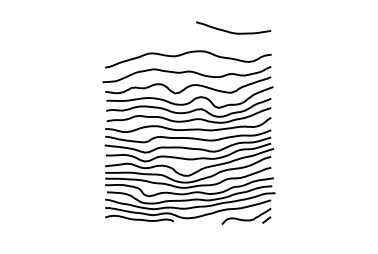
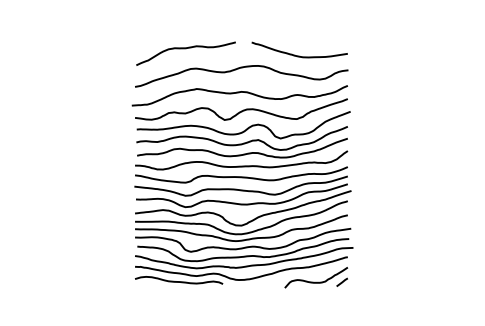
curve: (233, 32) -> (299, 55), moved
curve: (144, 38) -> (185, 49), added

